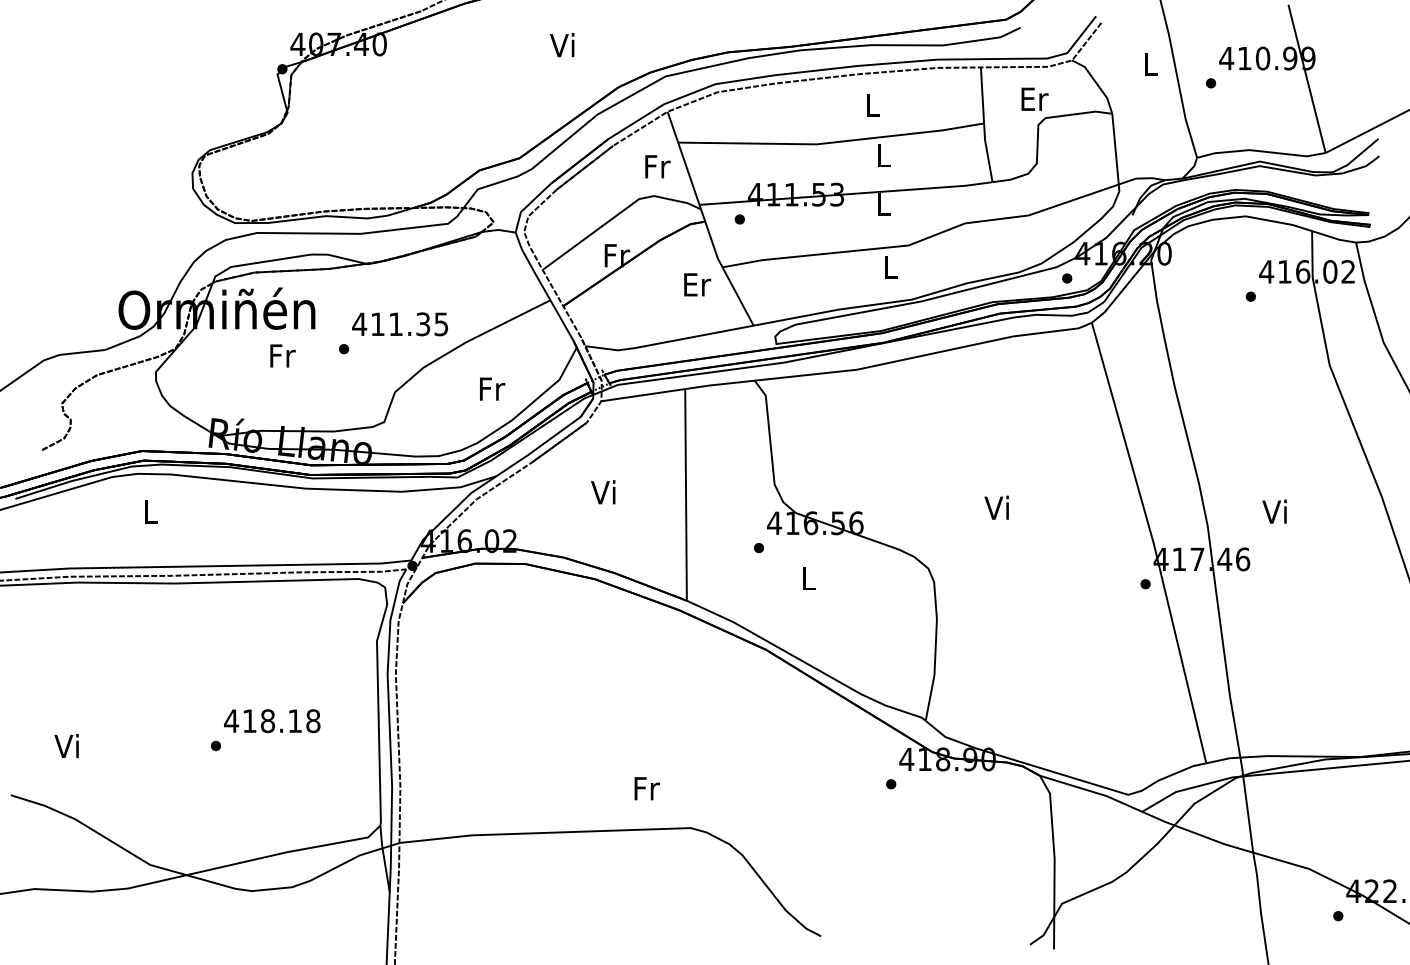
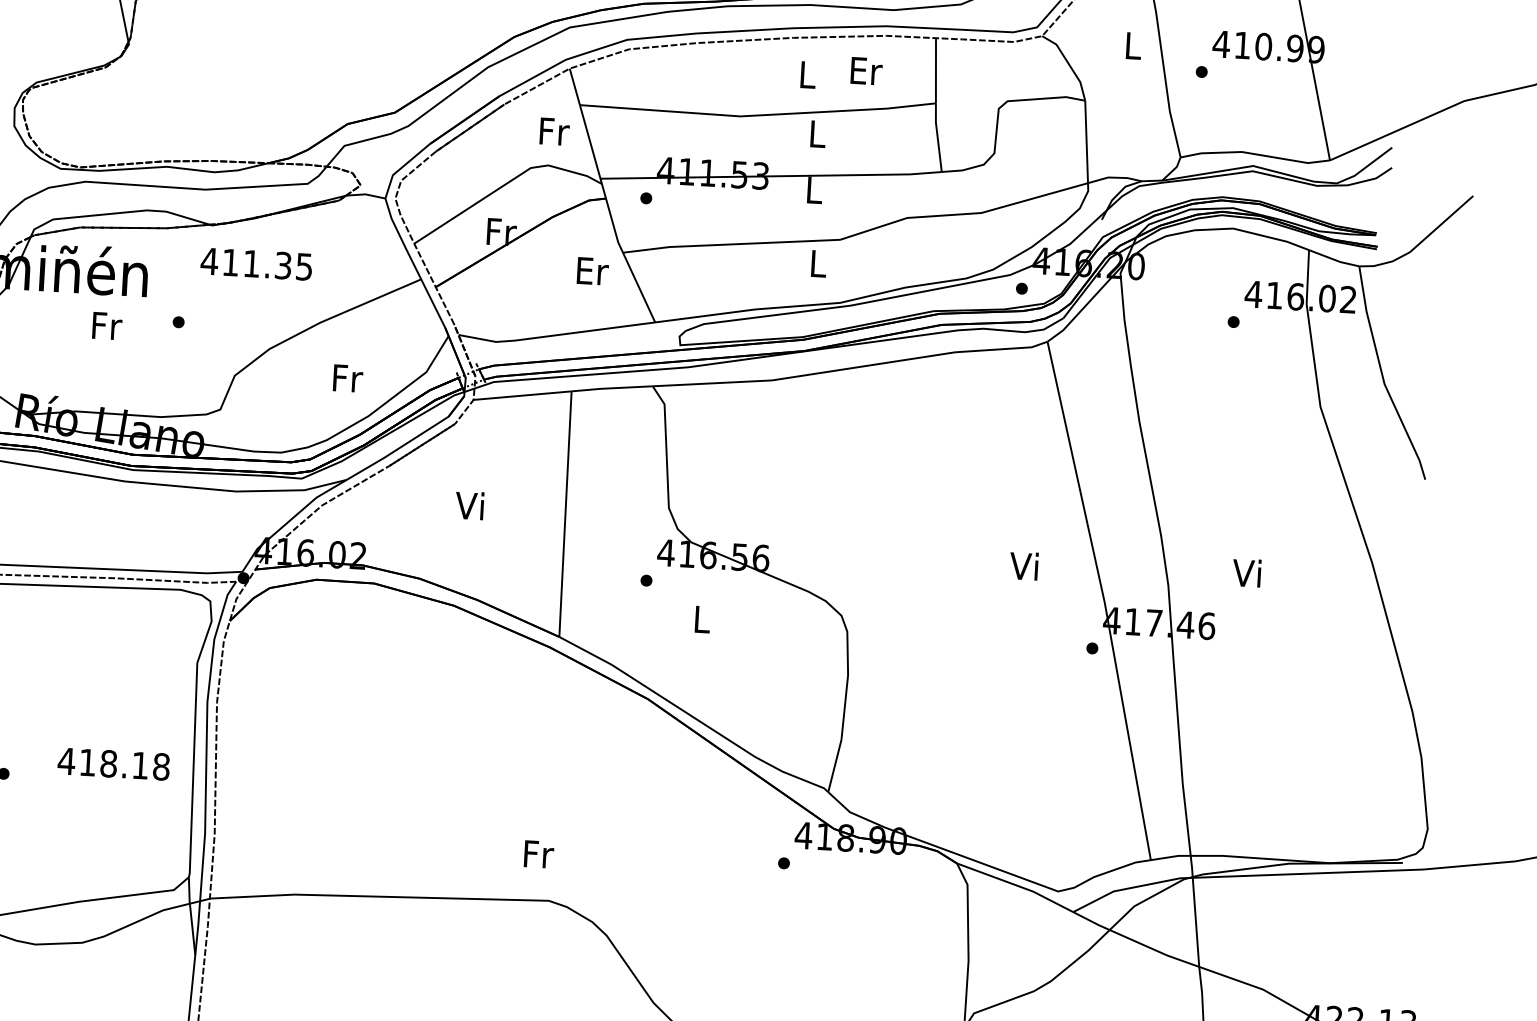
text: (1034, 98) -> (866, 70), moved
text: (399, 324) -> (255, 264), moved
text: (996, 507) -> (1023, 565), moved
text: (272, 721) -> (114, 764), moved
text: (646, 788) -> (538, 854), moved

